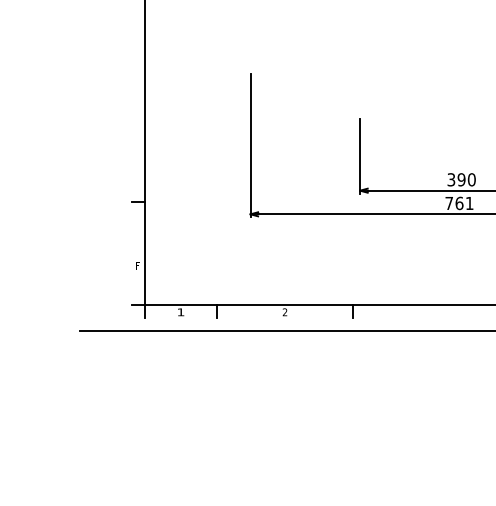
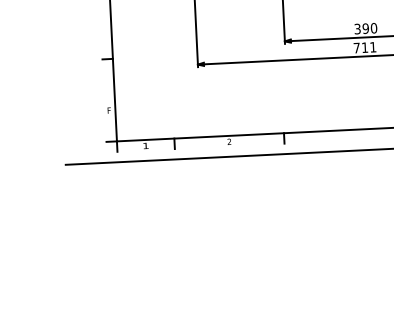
text: (459, 203) -> (365, 47), 761 -> 711

